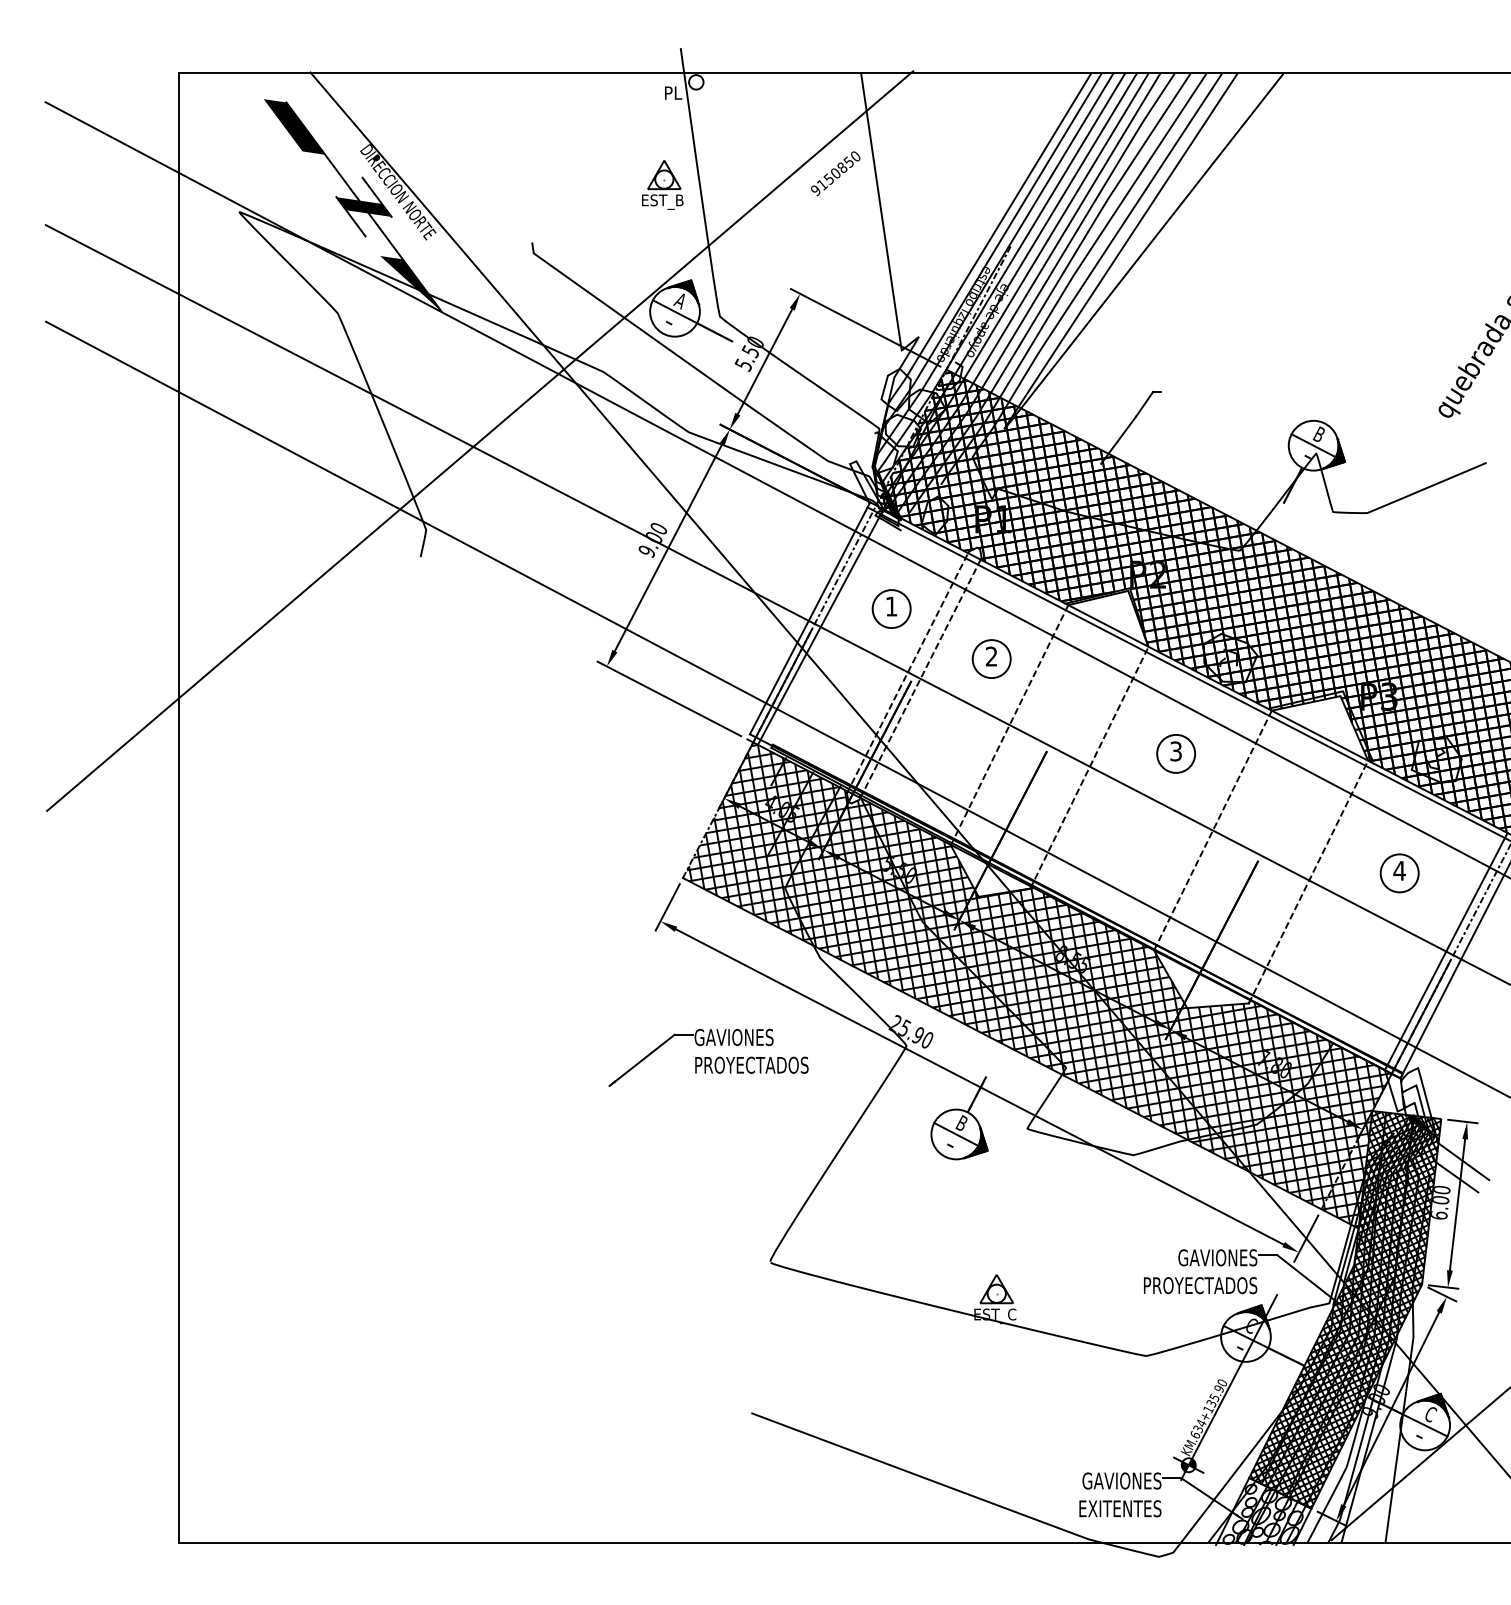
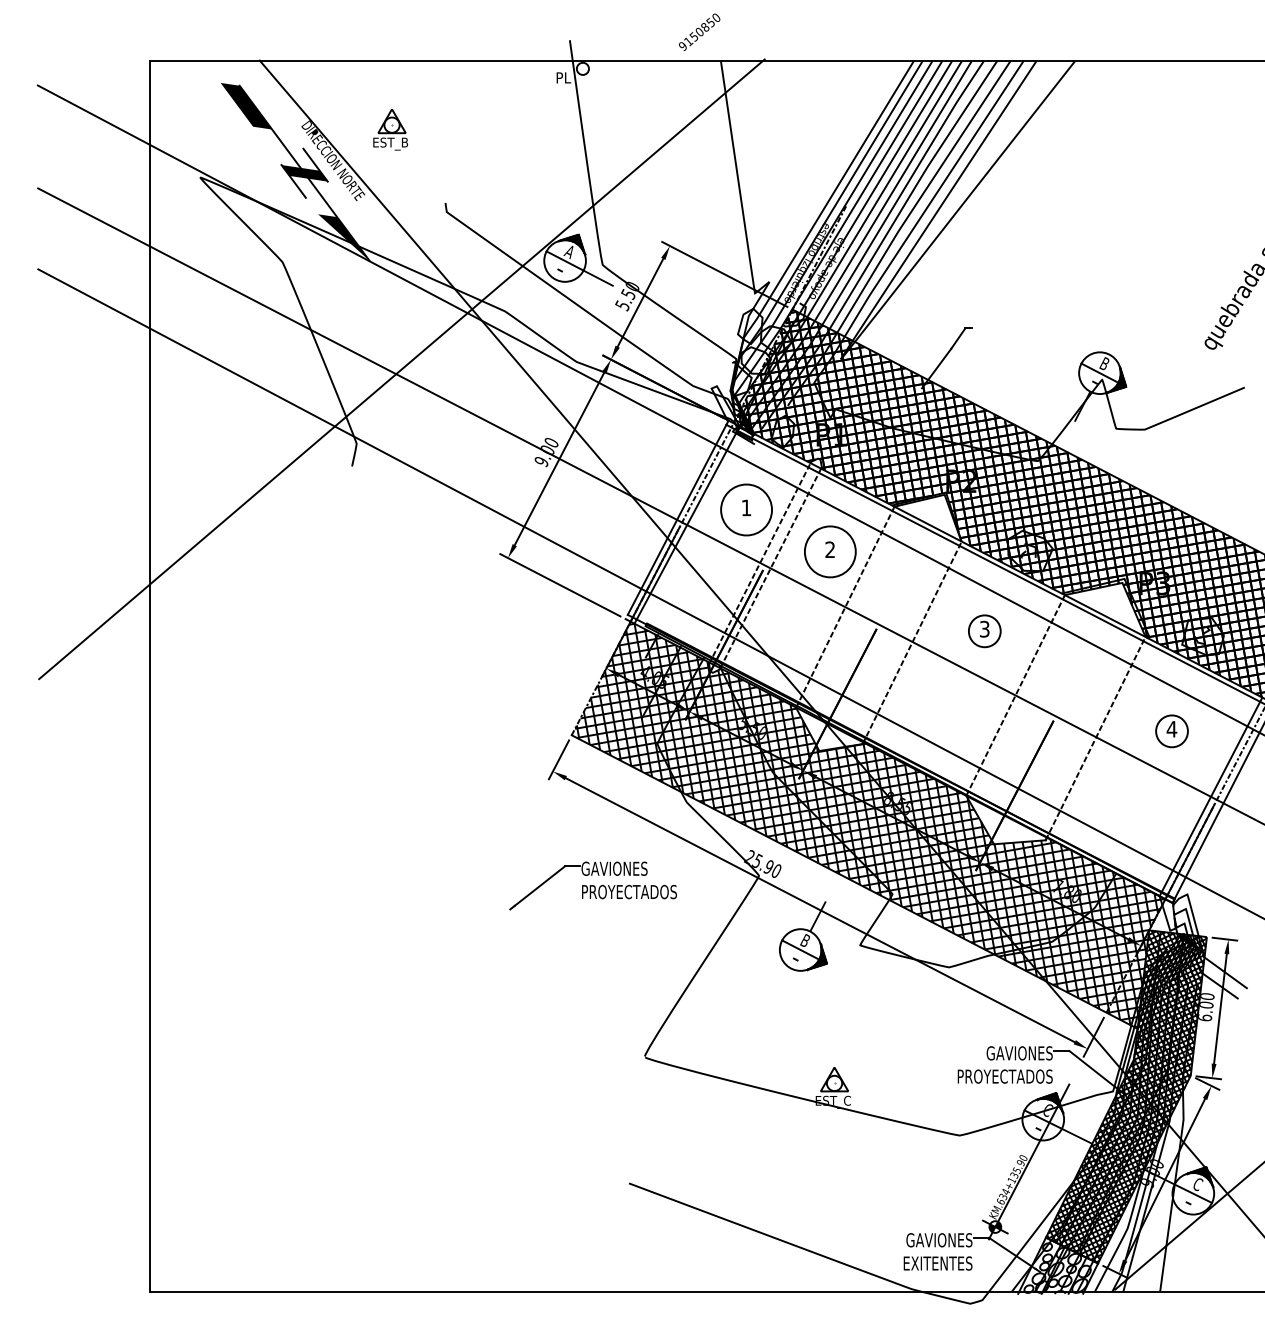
text: (835, 173) -> (699, 32), moved
part: (662, 184) -> (390, 129), moved
circle: (891, 609) -> (746, 510), size x1.6
circle: (991, 659) -> (830, 552), size x1.6

